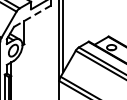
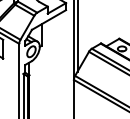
line: (33, 16) -> (49, 20), dashed -> solid

